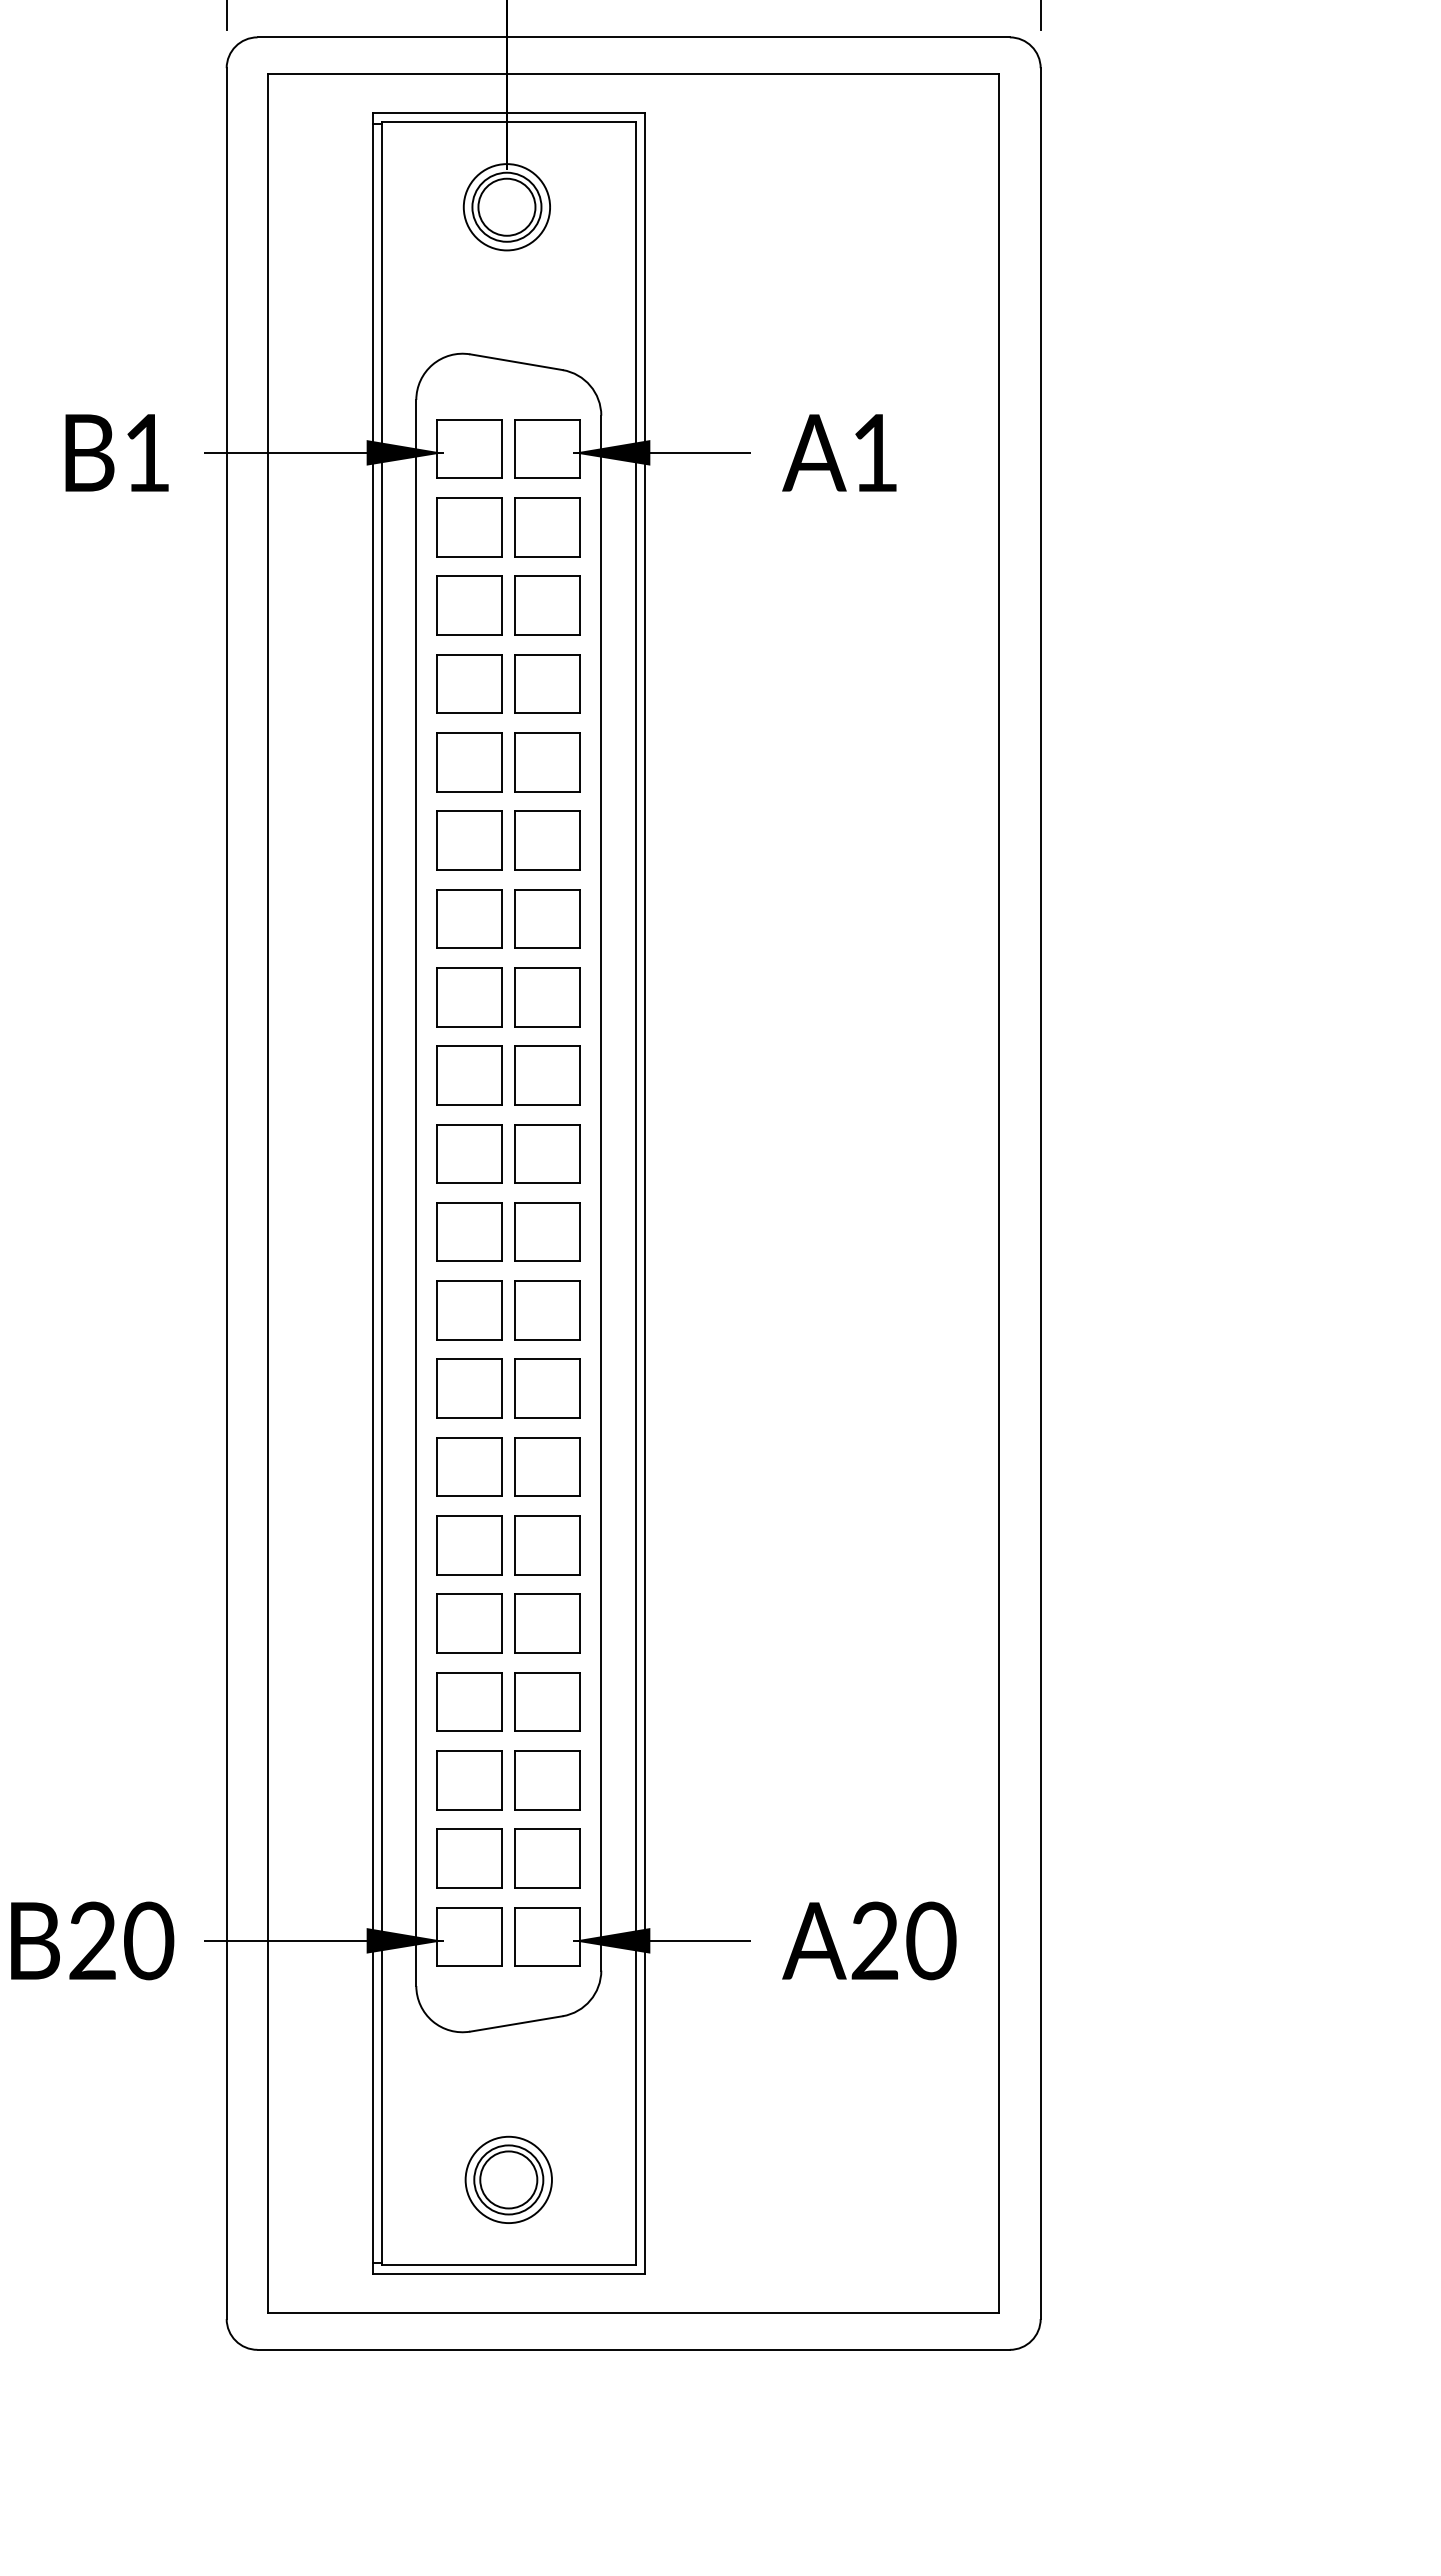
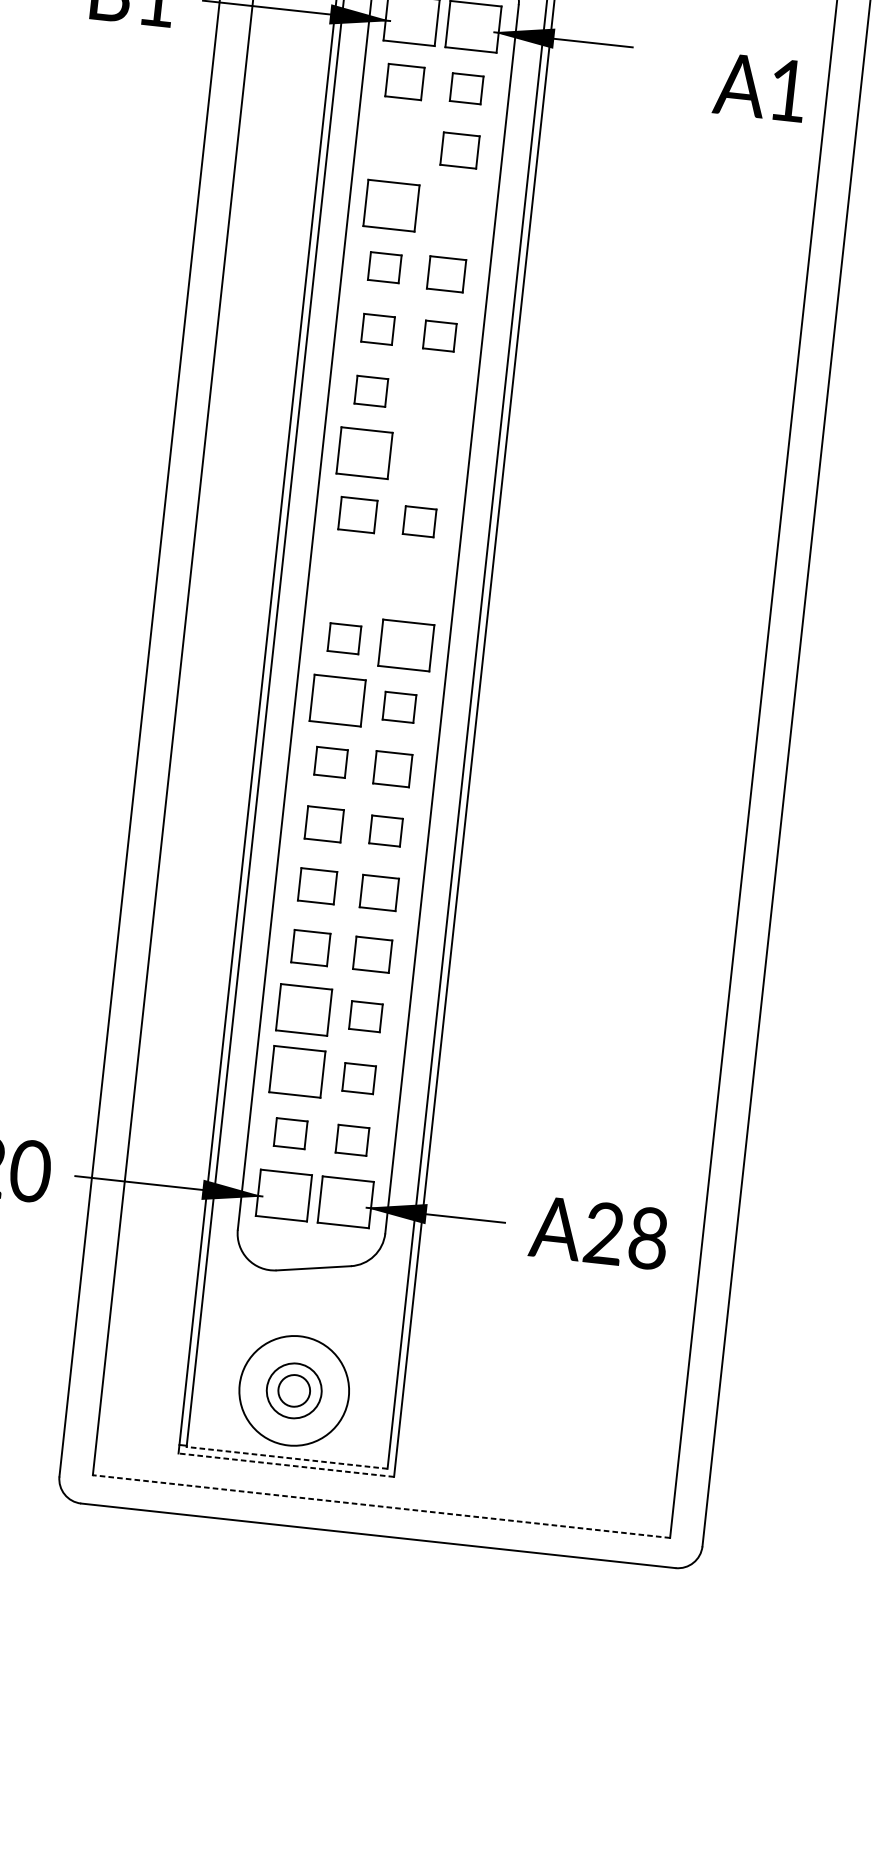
text: (839, 452) -> (760, 87), moved
part: (469, 527) -> (405, 82), size x0.7
part: (547, 527) -> (466, 88), size x0.6
part: (469, 605) -> (398, 143), removed
part: (547, 605) -> (459, 150), size x0.7
part: (547, 683) -> (453, 212), removed
part: (469, 762) -> (384, 267), size x0.6
part: (547, 762) -> (446, 274), size x0.7
part: (469, 840) -> (378, 329), size x0.6
part: (547, 840) -> (439, 336), size x0.6
part: (469, 918) -> (371, 391), size x0.6
part: (547, 918) -> (433, 397), removed
part: (547, 997) -> (426, 460), removed
part: (469, 1075) -> (357, 515), size x0.7
part: (547, 1075) -> (419, 521), size x0.6
part: (469, 1153) -> (351, 576), removed
part: (547, 1153) -> (412, 583), removed
part: (469, 1231) -> (344, 638), size x0.6
part: (547, 1310) -> (399, 707), size x0.6
part: (469, 1388) -> (331, 762), size x0.6
part: (547, 1388) -> (392, 769), size x0.7
part: (469, 1466) -> (324, 823), size x0.7
part: (547, 1466) -> (386, 830), size x0.6
part: (469, 1545) -> (317, 886), size x0.7
part: (547, 1545) -> (379, 893), size x0.7
part: (469, 1623) -> (310, 947), size x0.7
part: (547, 1623) -> (372, 954), size x0.7
part: (547, 1701) -> (365, 1016), size x0.6
part: (547, 1780) -> (359, 1078), size x0.6
part: (469, 1858) -> (290, 1133), size x0.6
part: (547, 1858) -> (352, 1140), size x0.6
text: (931, 1941) -> (648, 1238), A20 -> A28
circle: (508, 2179) -> (294, 1390), size x0.7
circle: (508, 2179) -> (294, 1390), size x1.6
line: (508, 2264) -> (286, 1457), solid -> dashed
line: (508, 2274) -> (285, 1465), solid -> dashed
line: (633, 2312) -> (381, 1506), solid -> dashed

